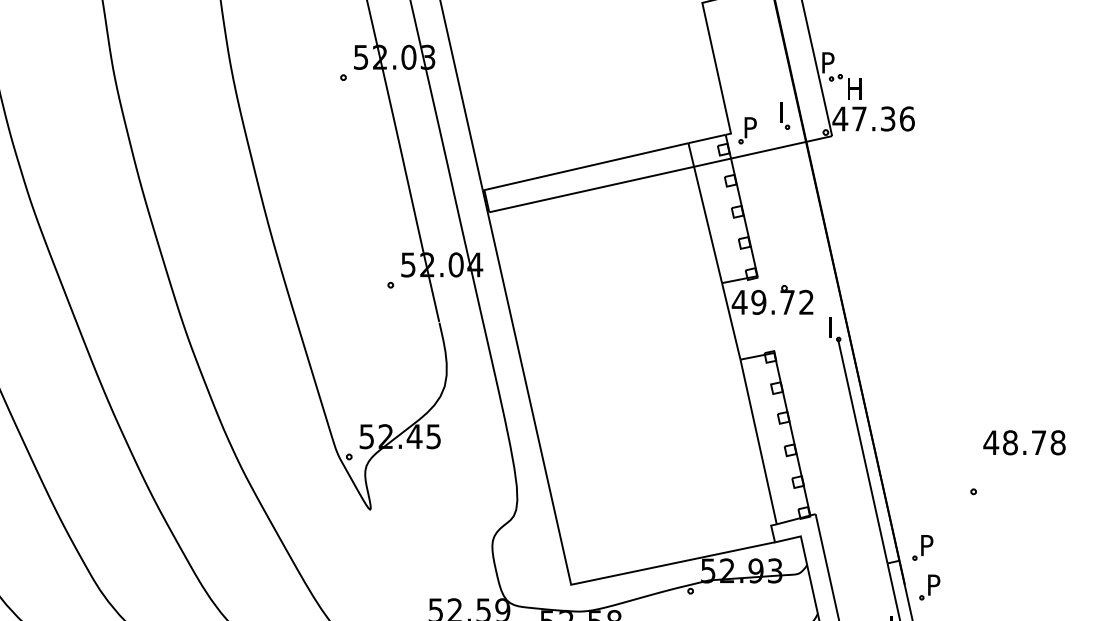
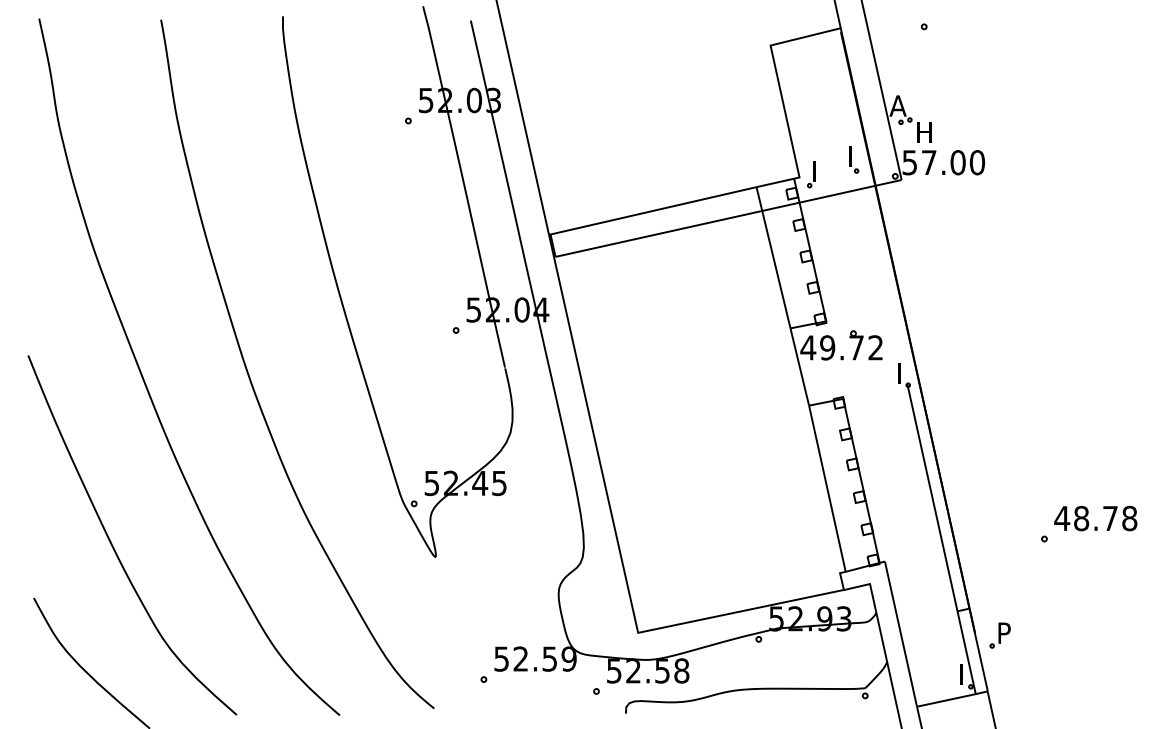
text: (828, 62) -> (897, 105), P -> A
text: (873, 118) -> (943, 162), 47.36 -> 57.00
text: (750, 127) -> (819, 171), P -> I
text: (1024, 442) -> (1095, 518), moved
part: (922, 547) -> (992, 595), removed

